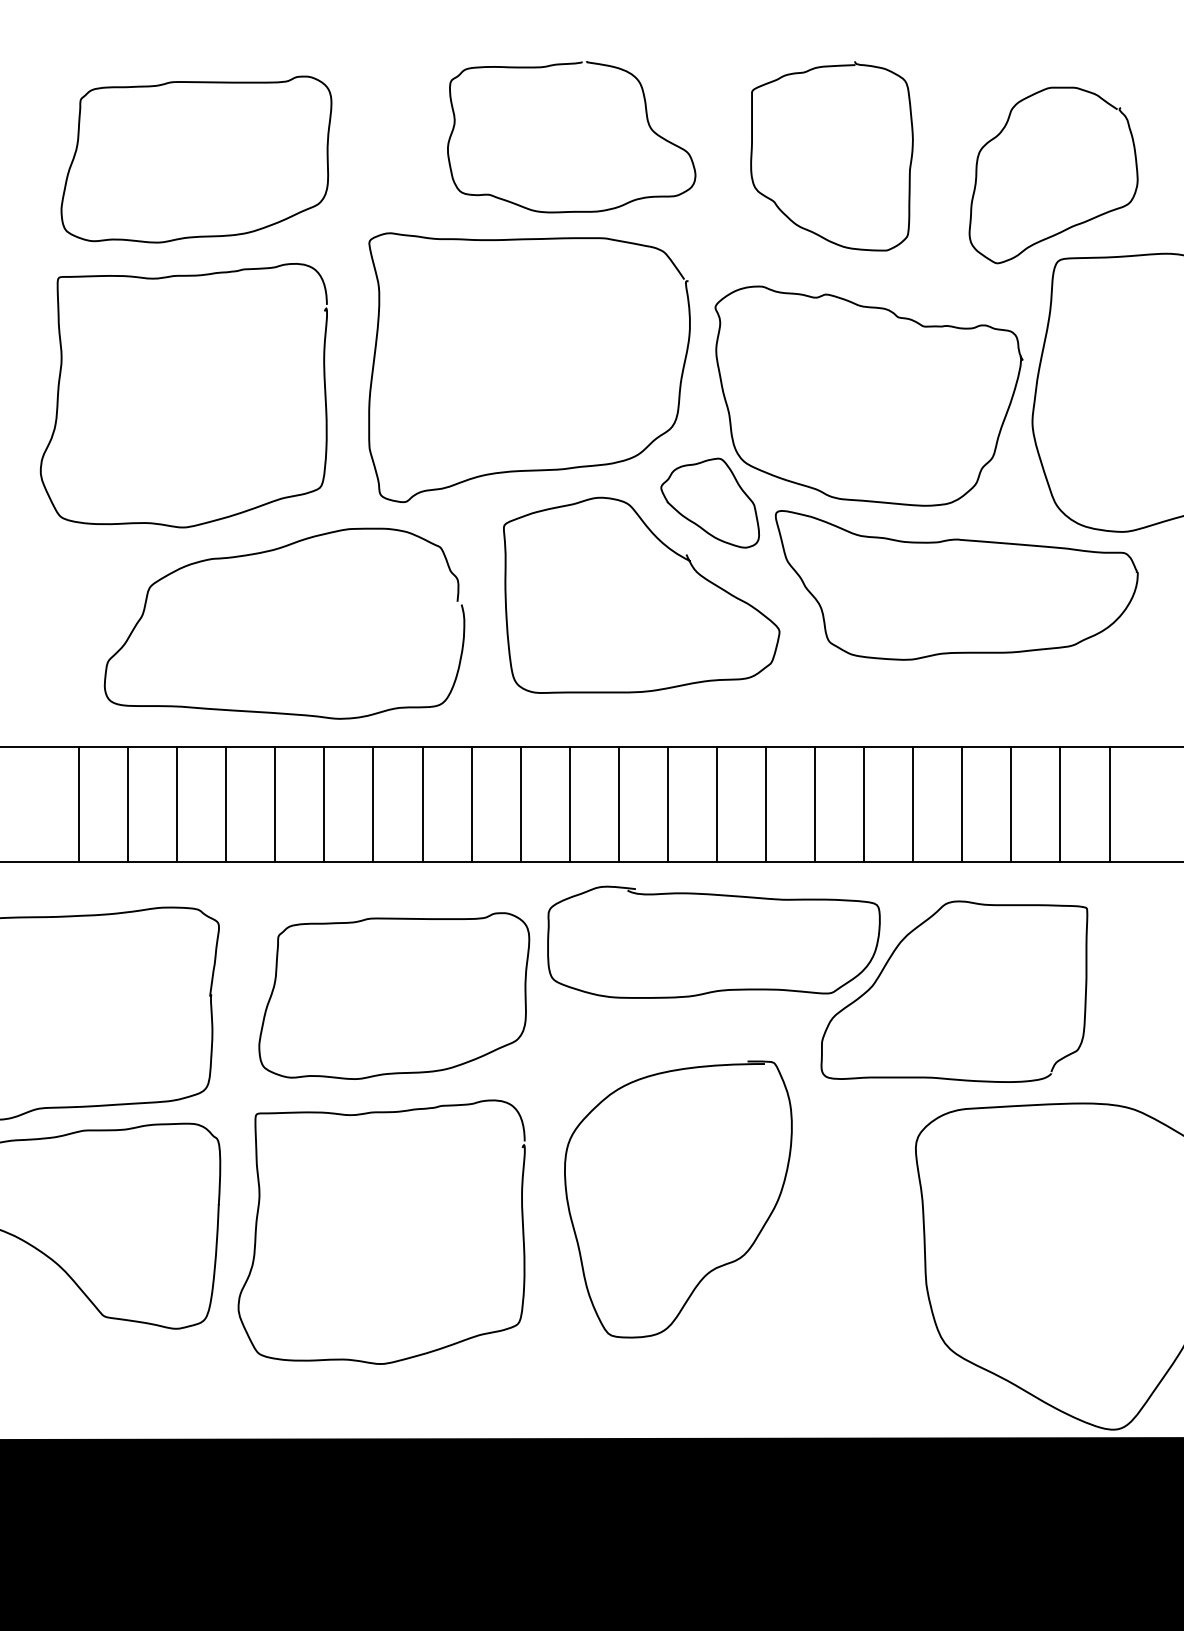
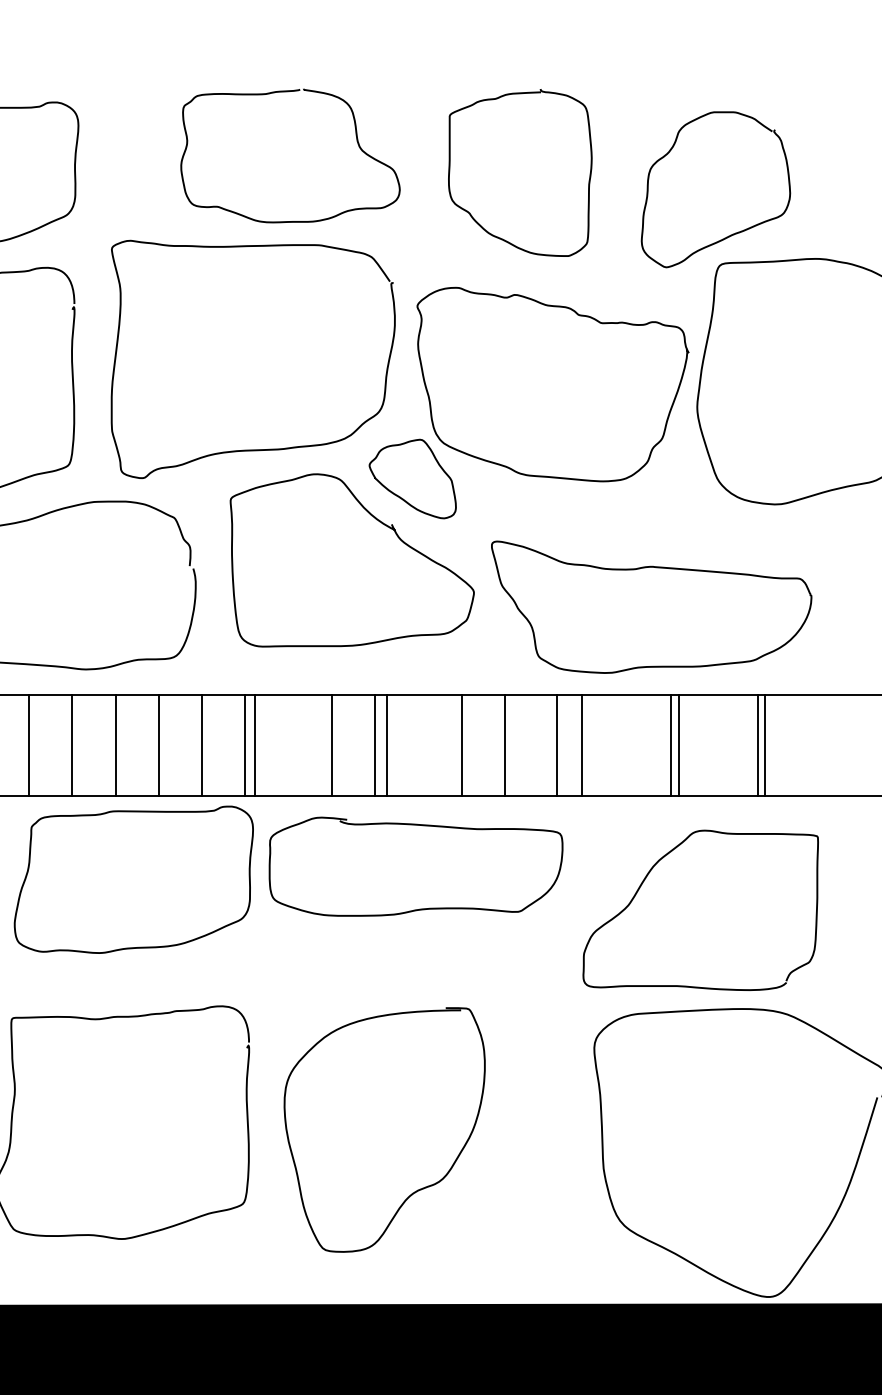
curve: (948, 541) -> (644, 568), moved
line: (569, 804) -> (255, 745), moved
line: (717, 804) -> (387, 745), moved
line: (864, 804) -> (582, 745), moved
line: (913, 804) -> (556, 745), moved
line: (962, 804) -> (670, 745), moved
line: (1060, 804) -> (758, 745), moved
curve: (895, 951) -> (648, 874), moved
part: (394, 995) -> (134, 879), moved
curve: (713, 1268) -> (415, 1190), moved

